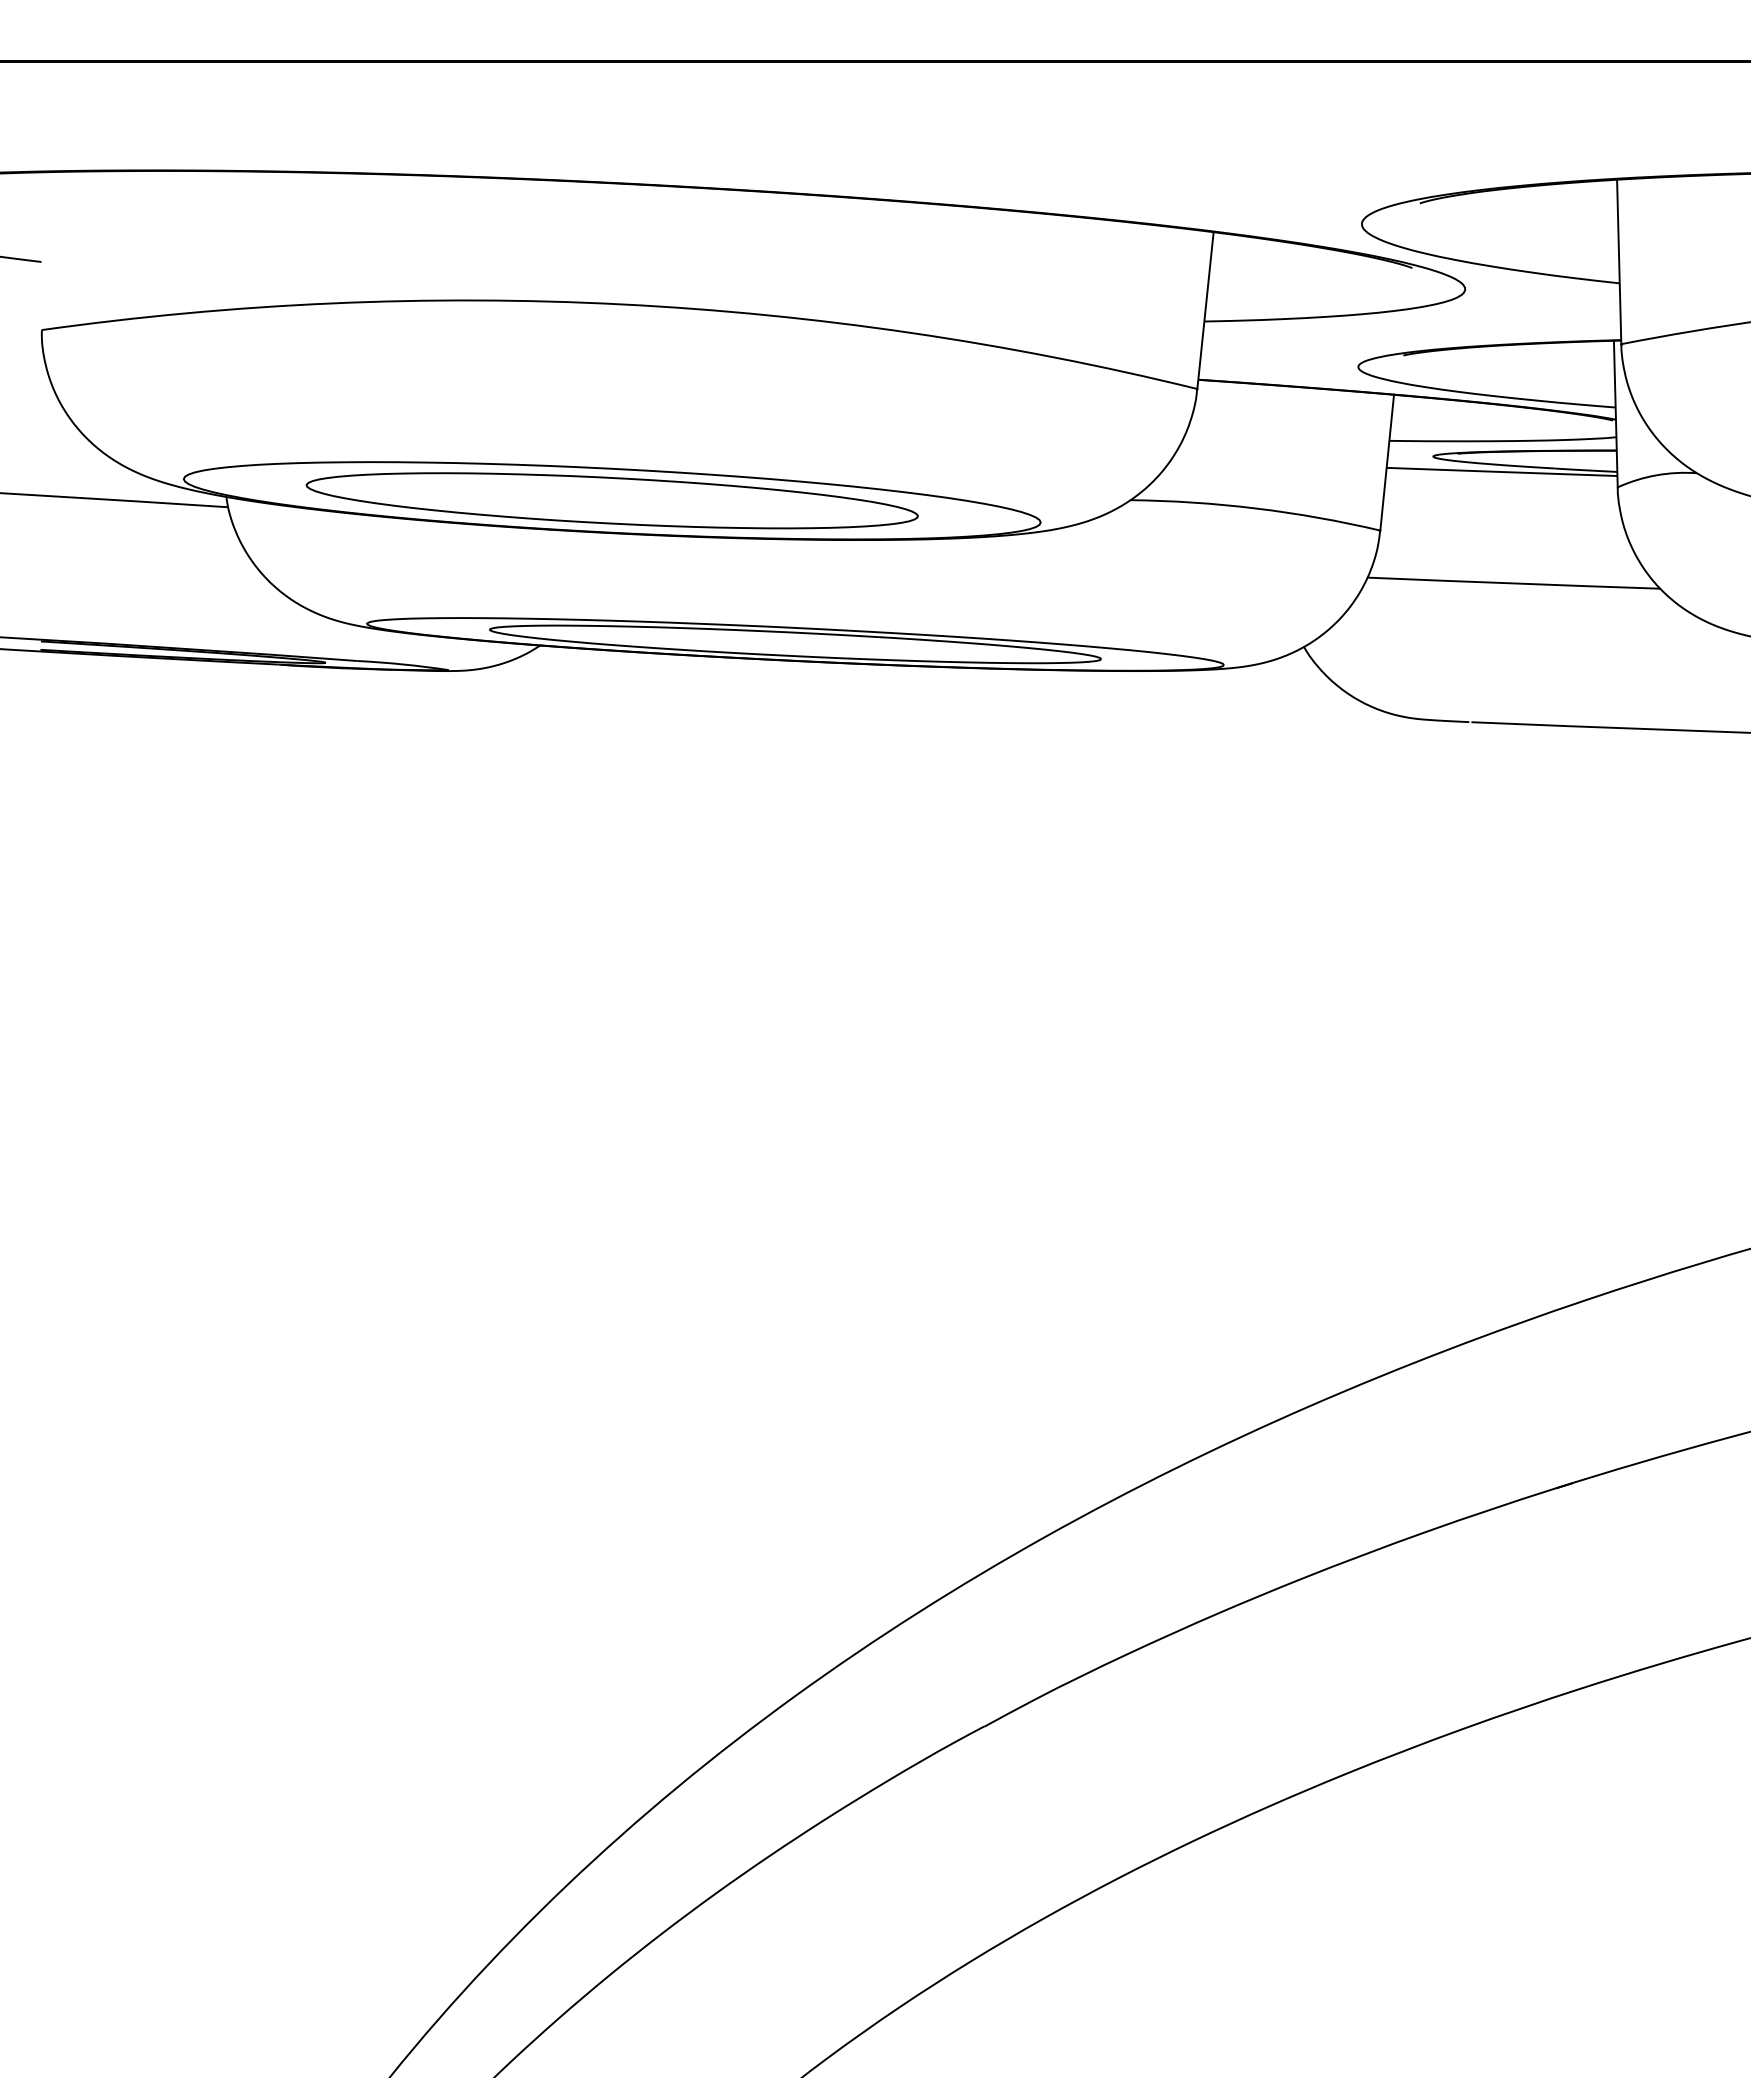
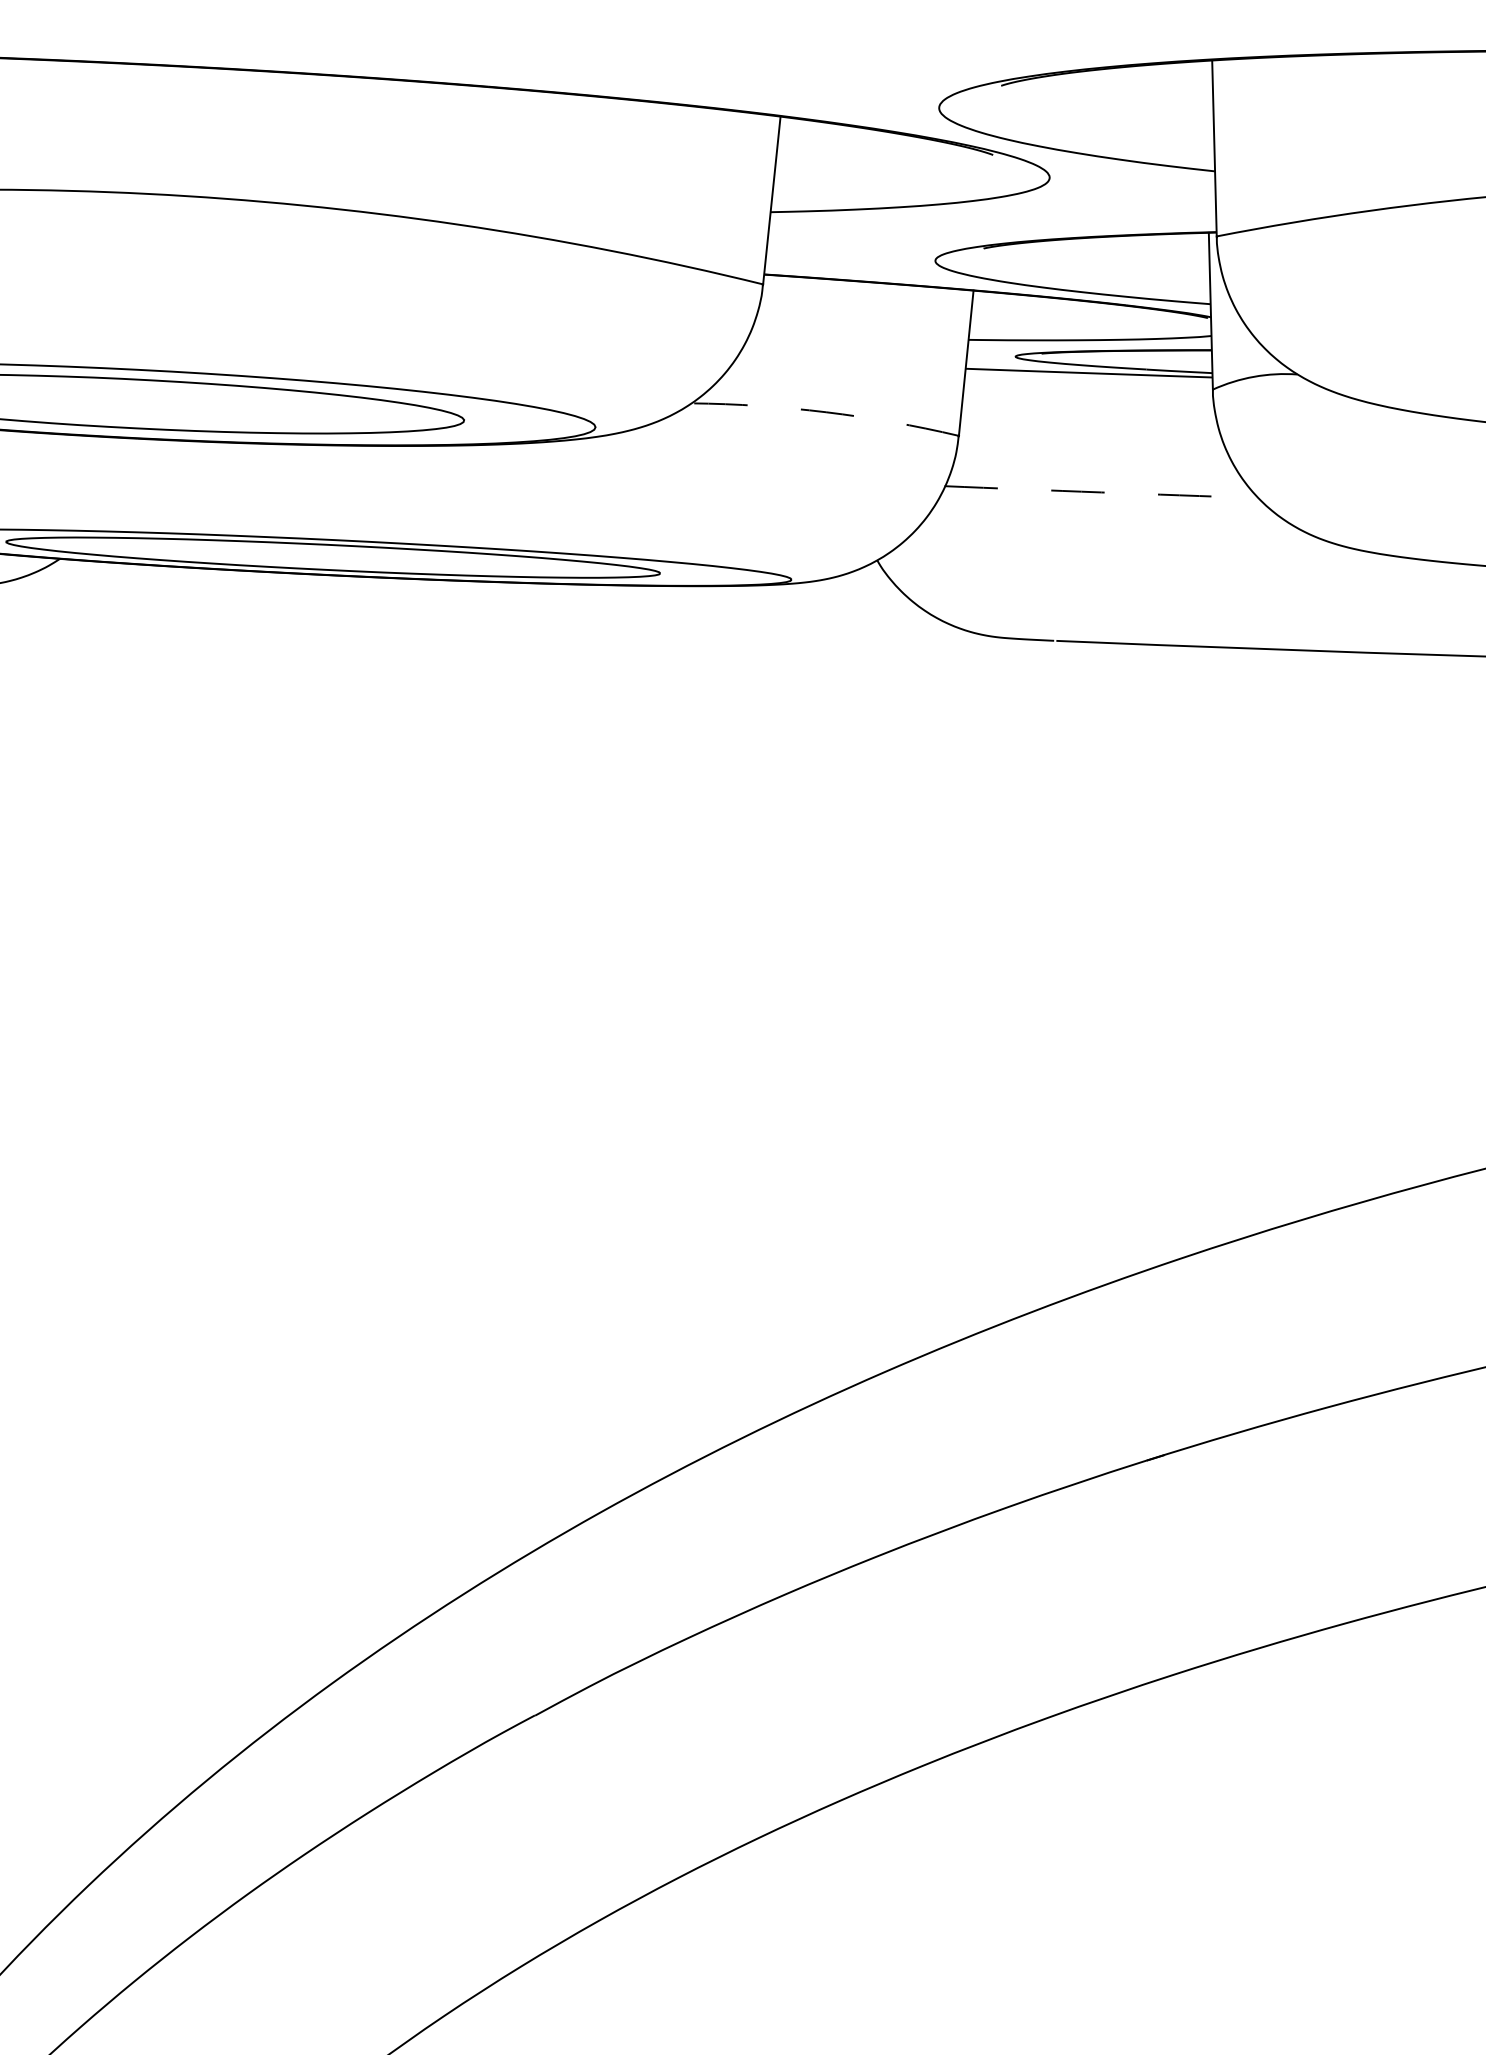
arc: (1256, 508) -> (826, 412), solid -> dashed
arc: (1513, 583) -> (1101, 492), solid -> dashed

